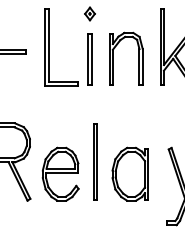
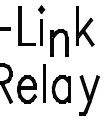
part: (126, 57) -> (59, 42), moved

